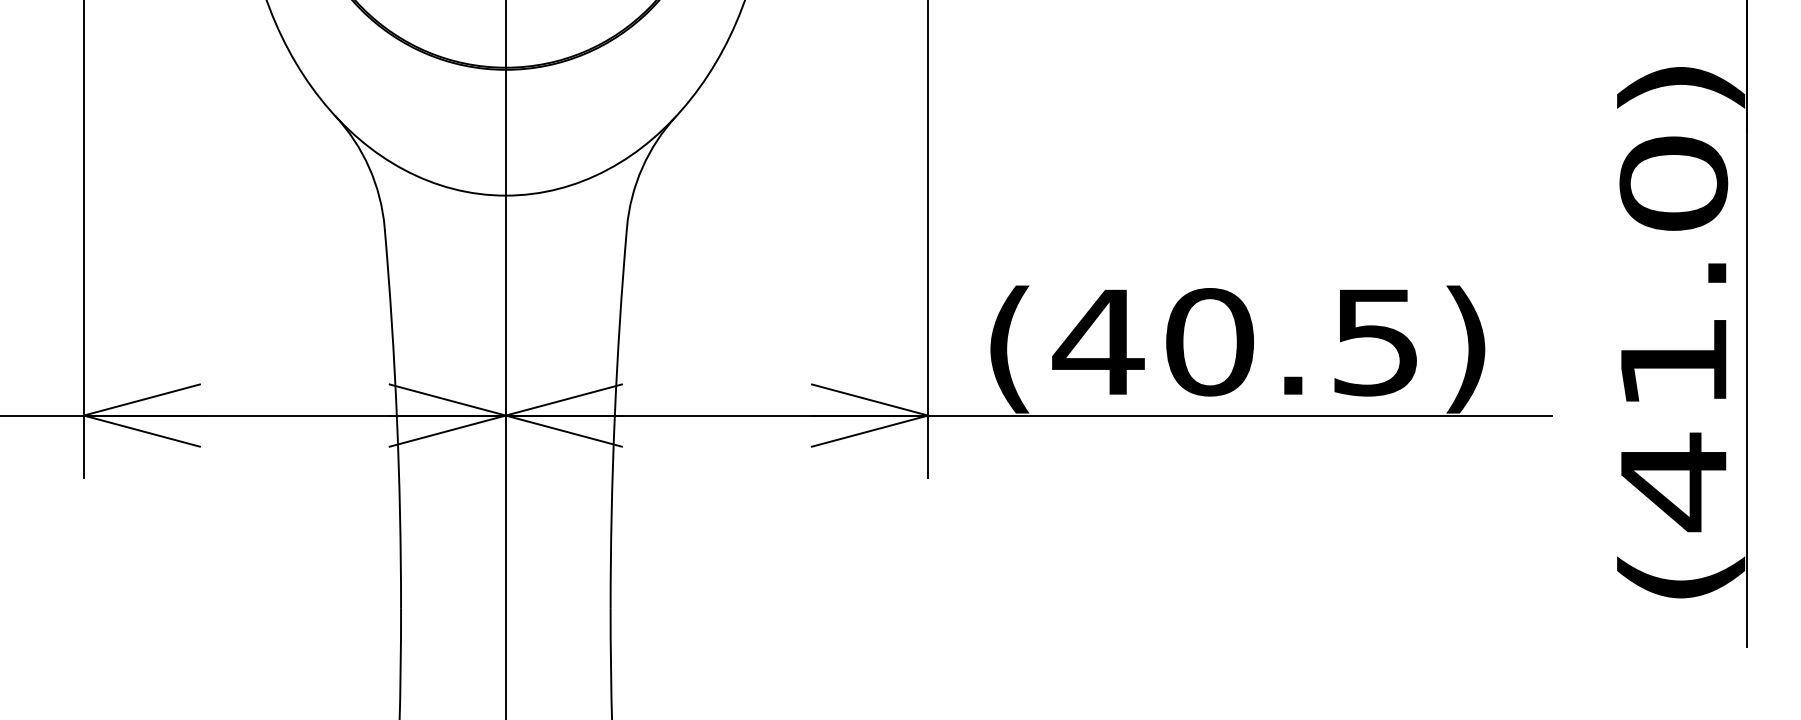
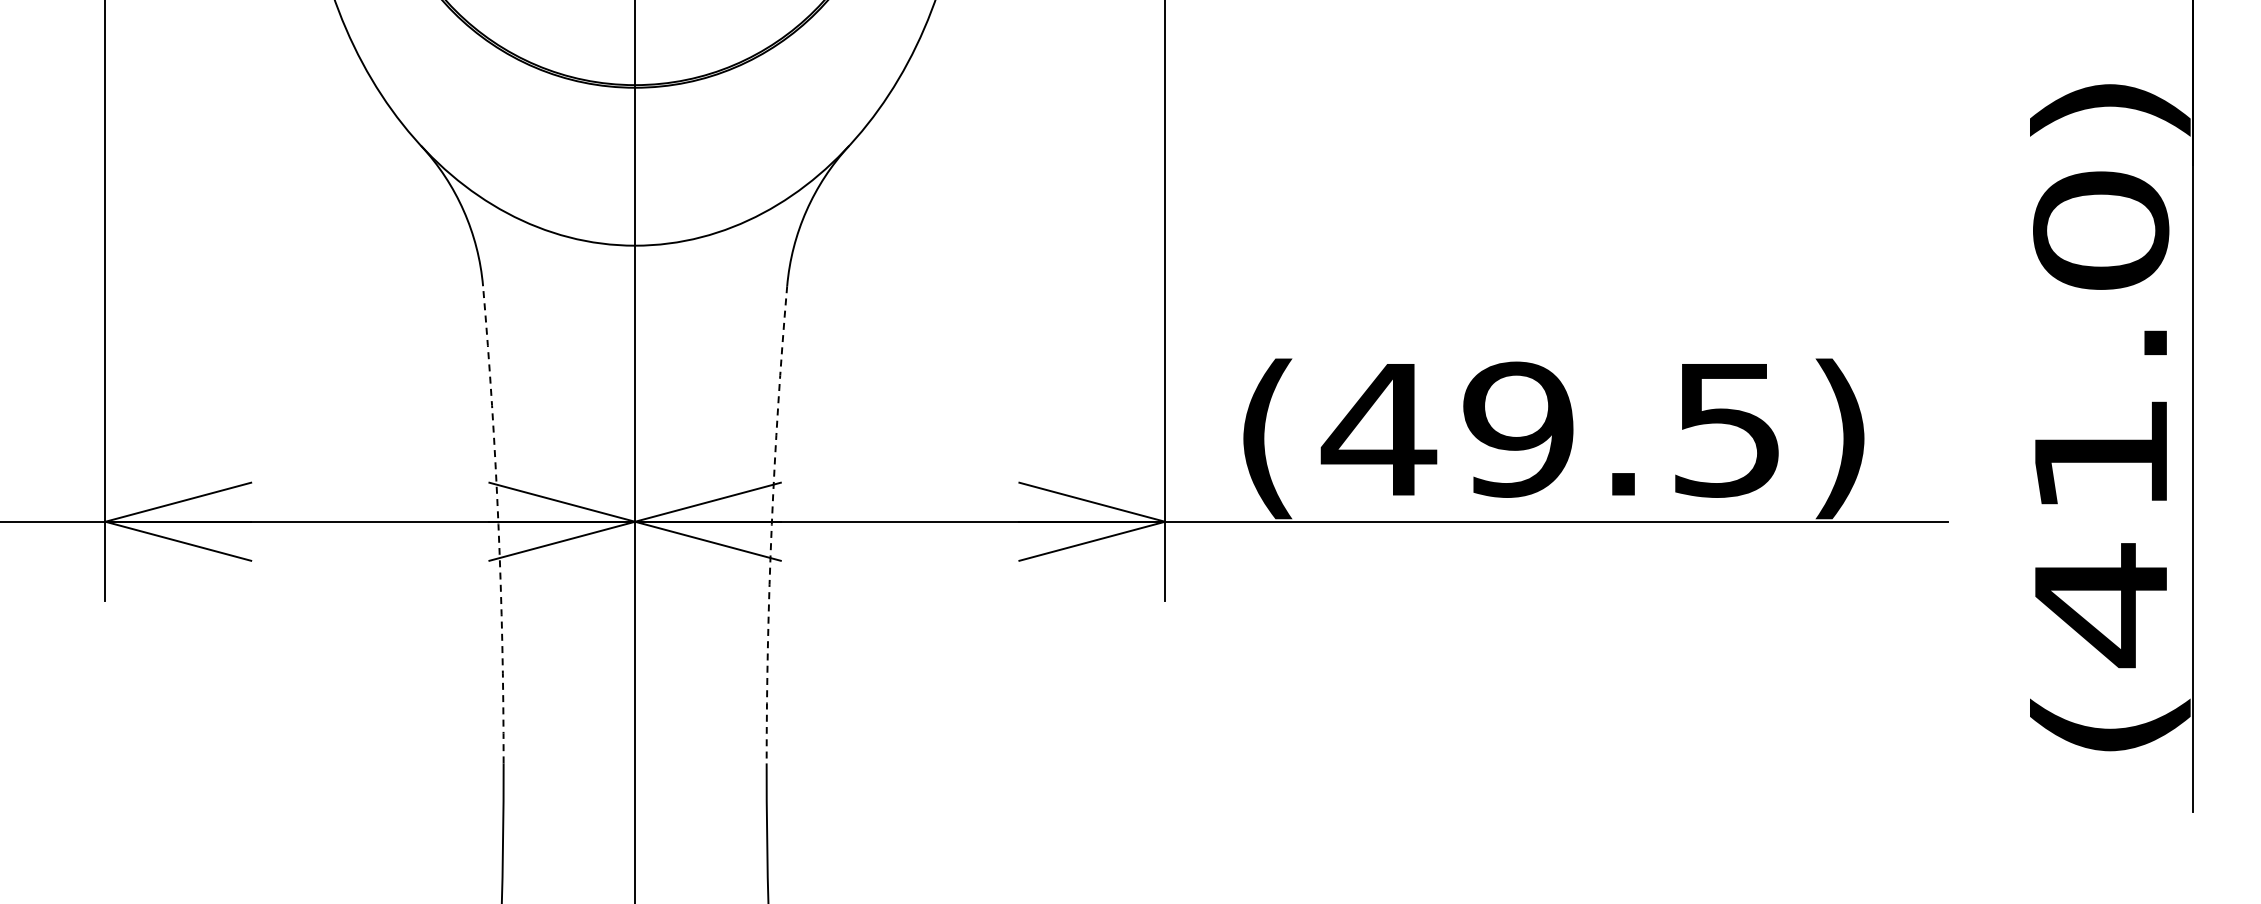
text: (1209, 342) -> (1518, 429), (40.5) -> (49.5)
arc: (396, 417) -> (498, 524), solid -> dashed
arc: (614, 417) -> (771, 524), solid -> dashed

